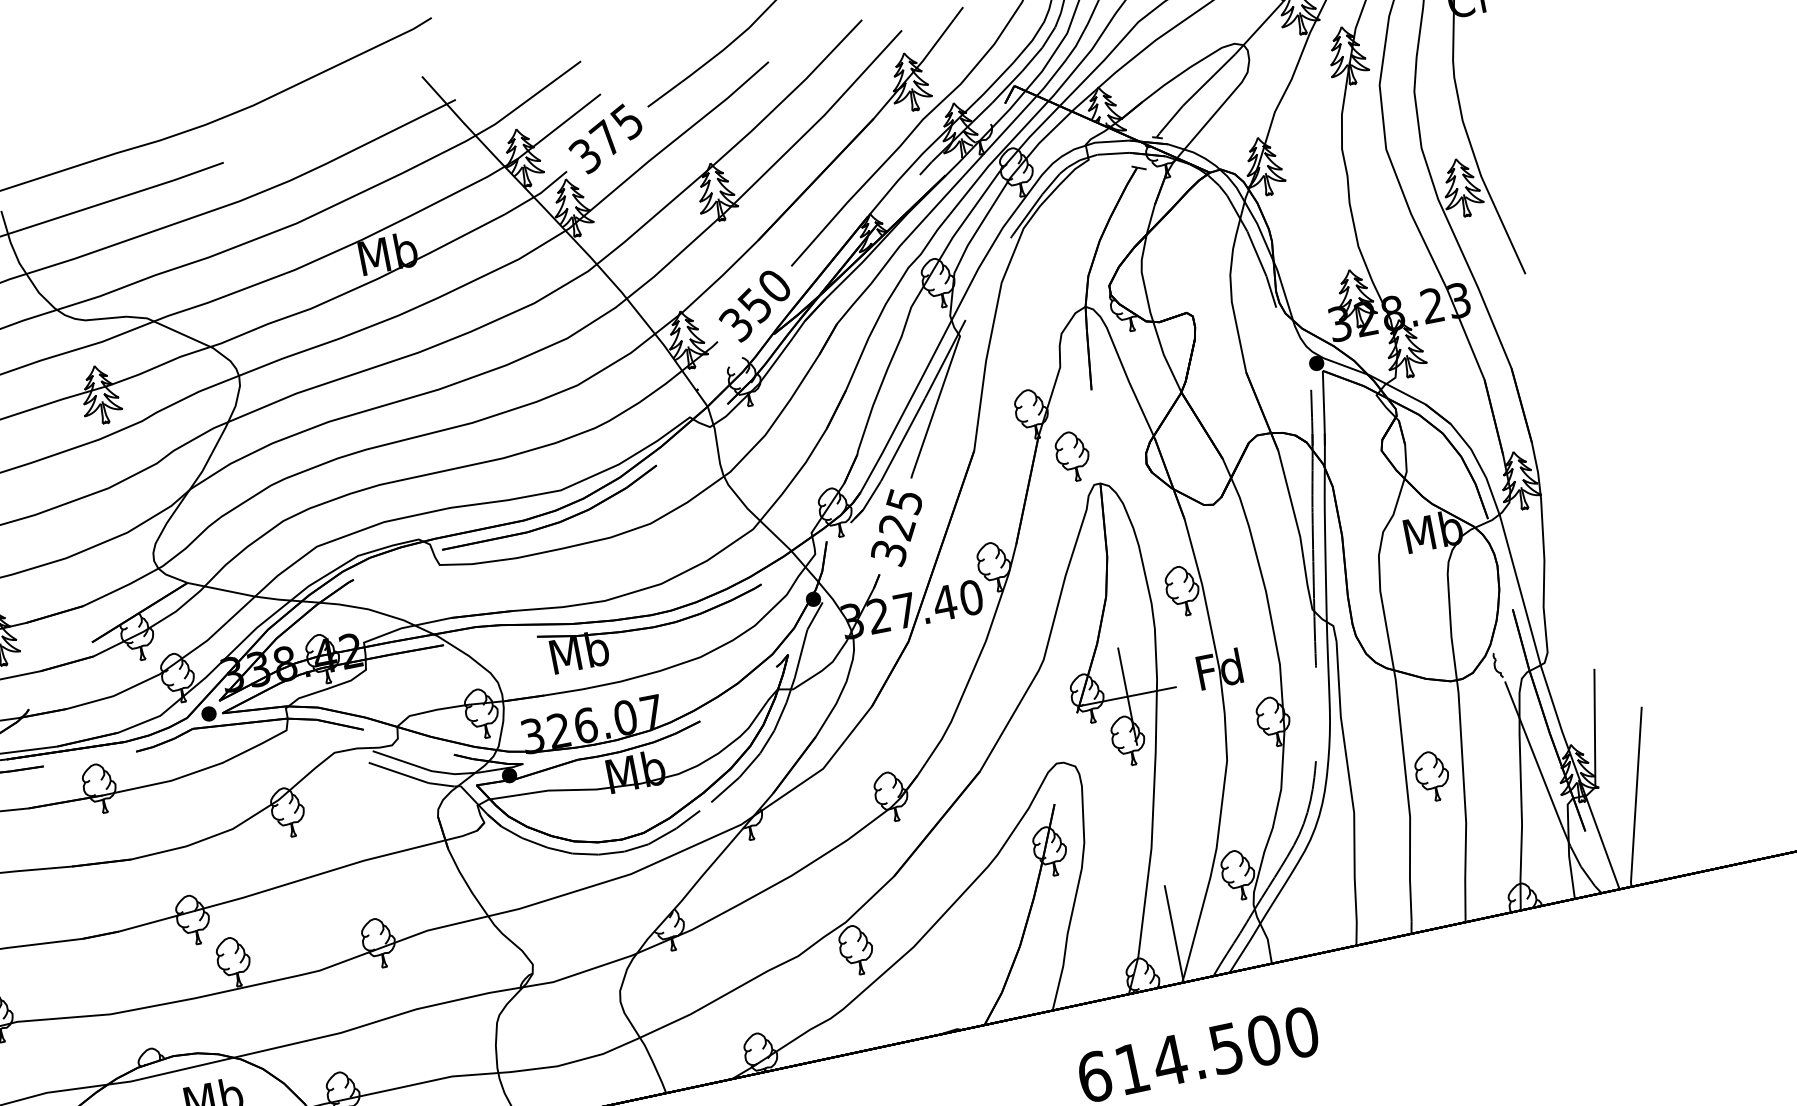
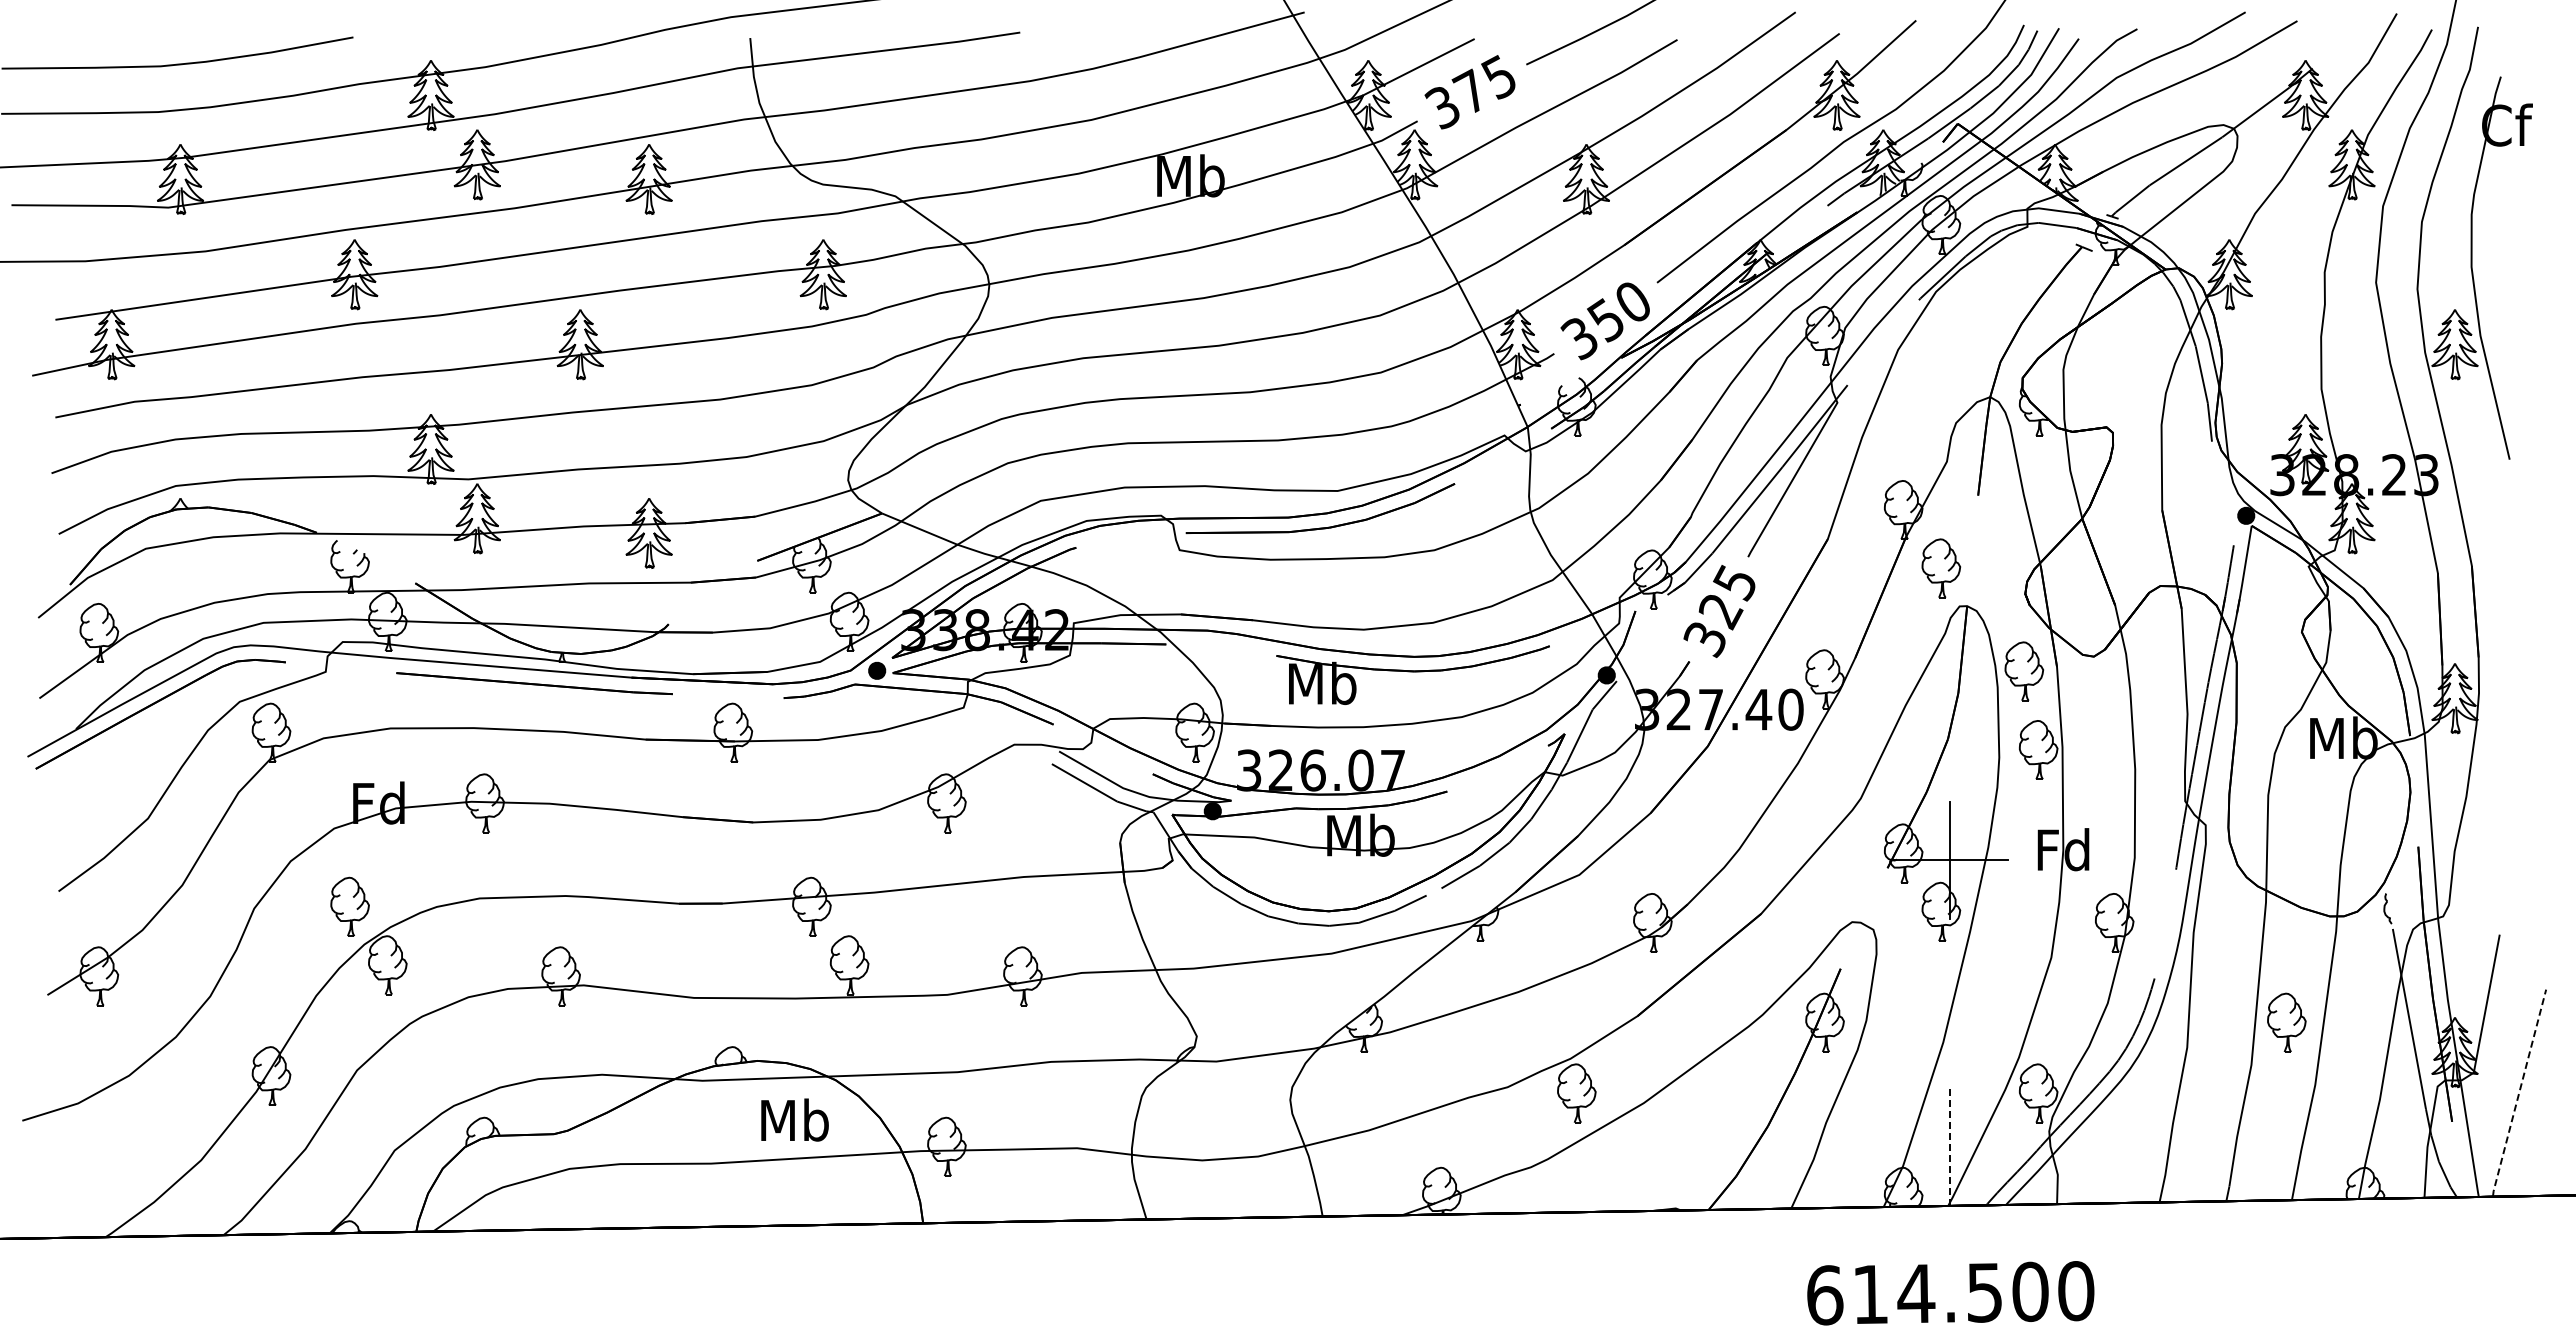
part: (1158, 528) -> (2024, 671), added
line: (1636, 797) -> (2519, 1093), solid -> dashed
line: (1174, 934) -> (1950, 1147), solid -> dashed

